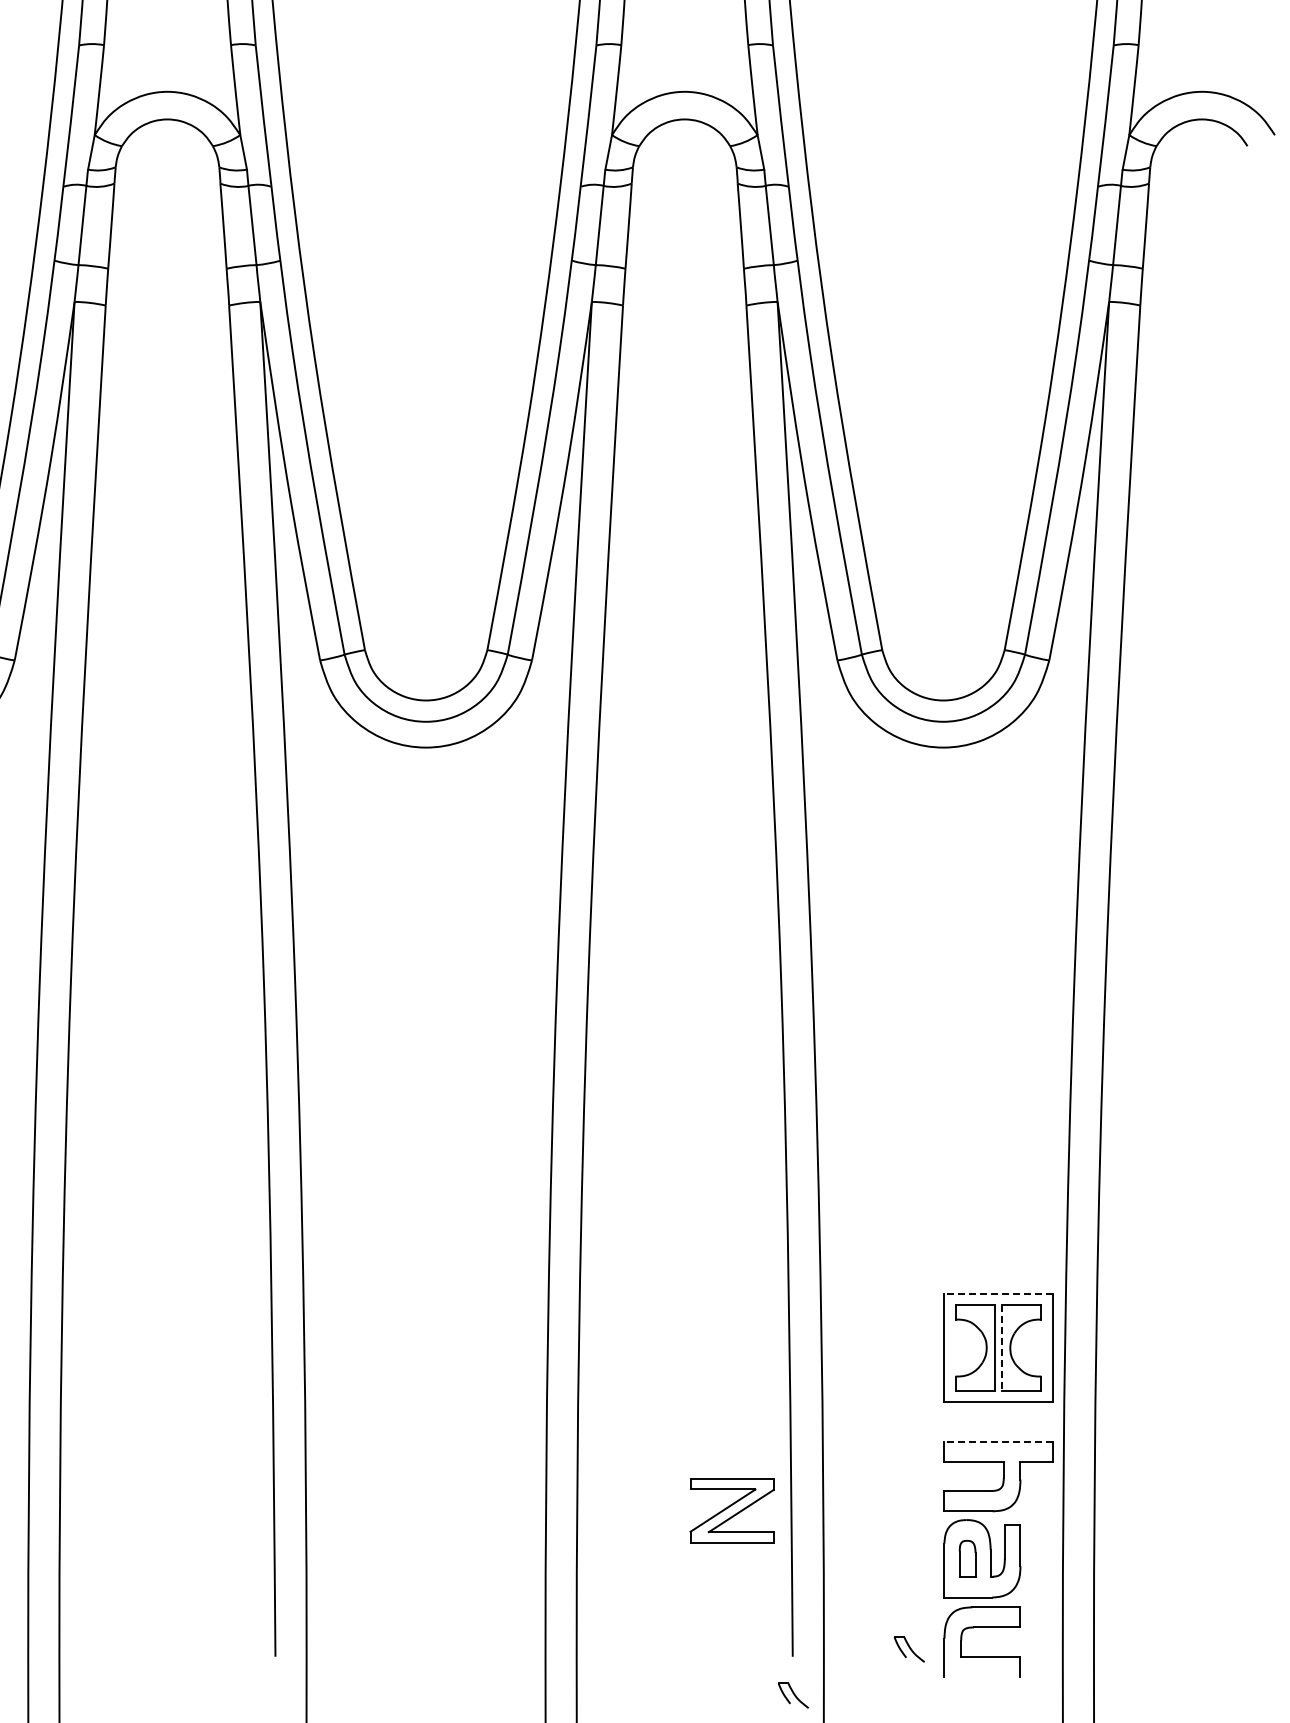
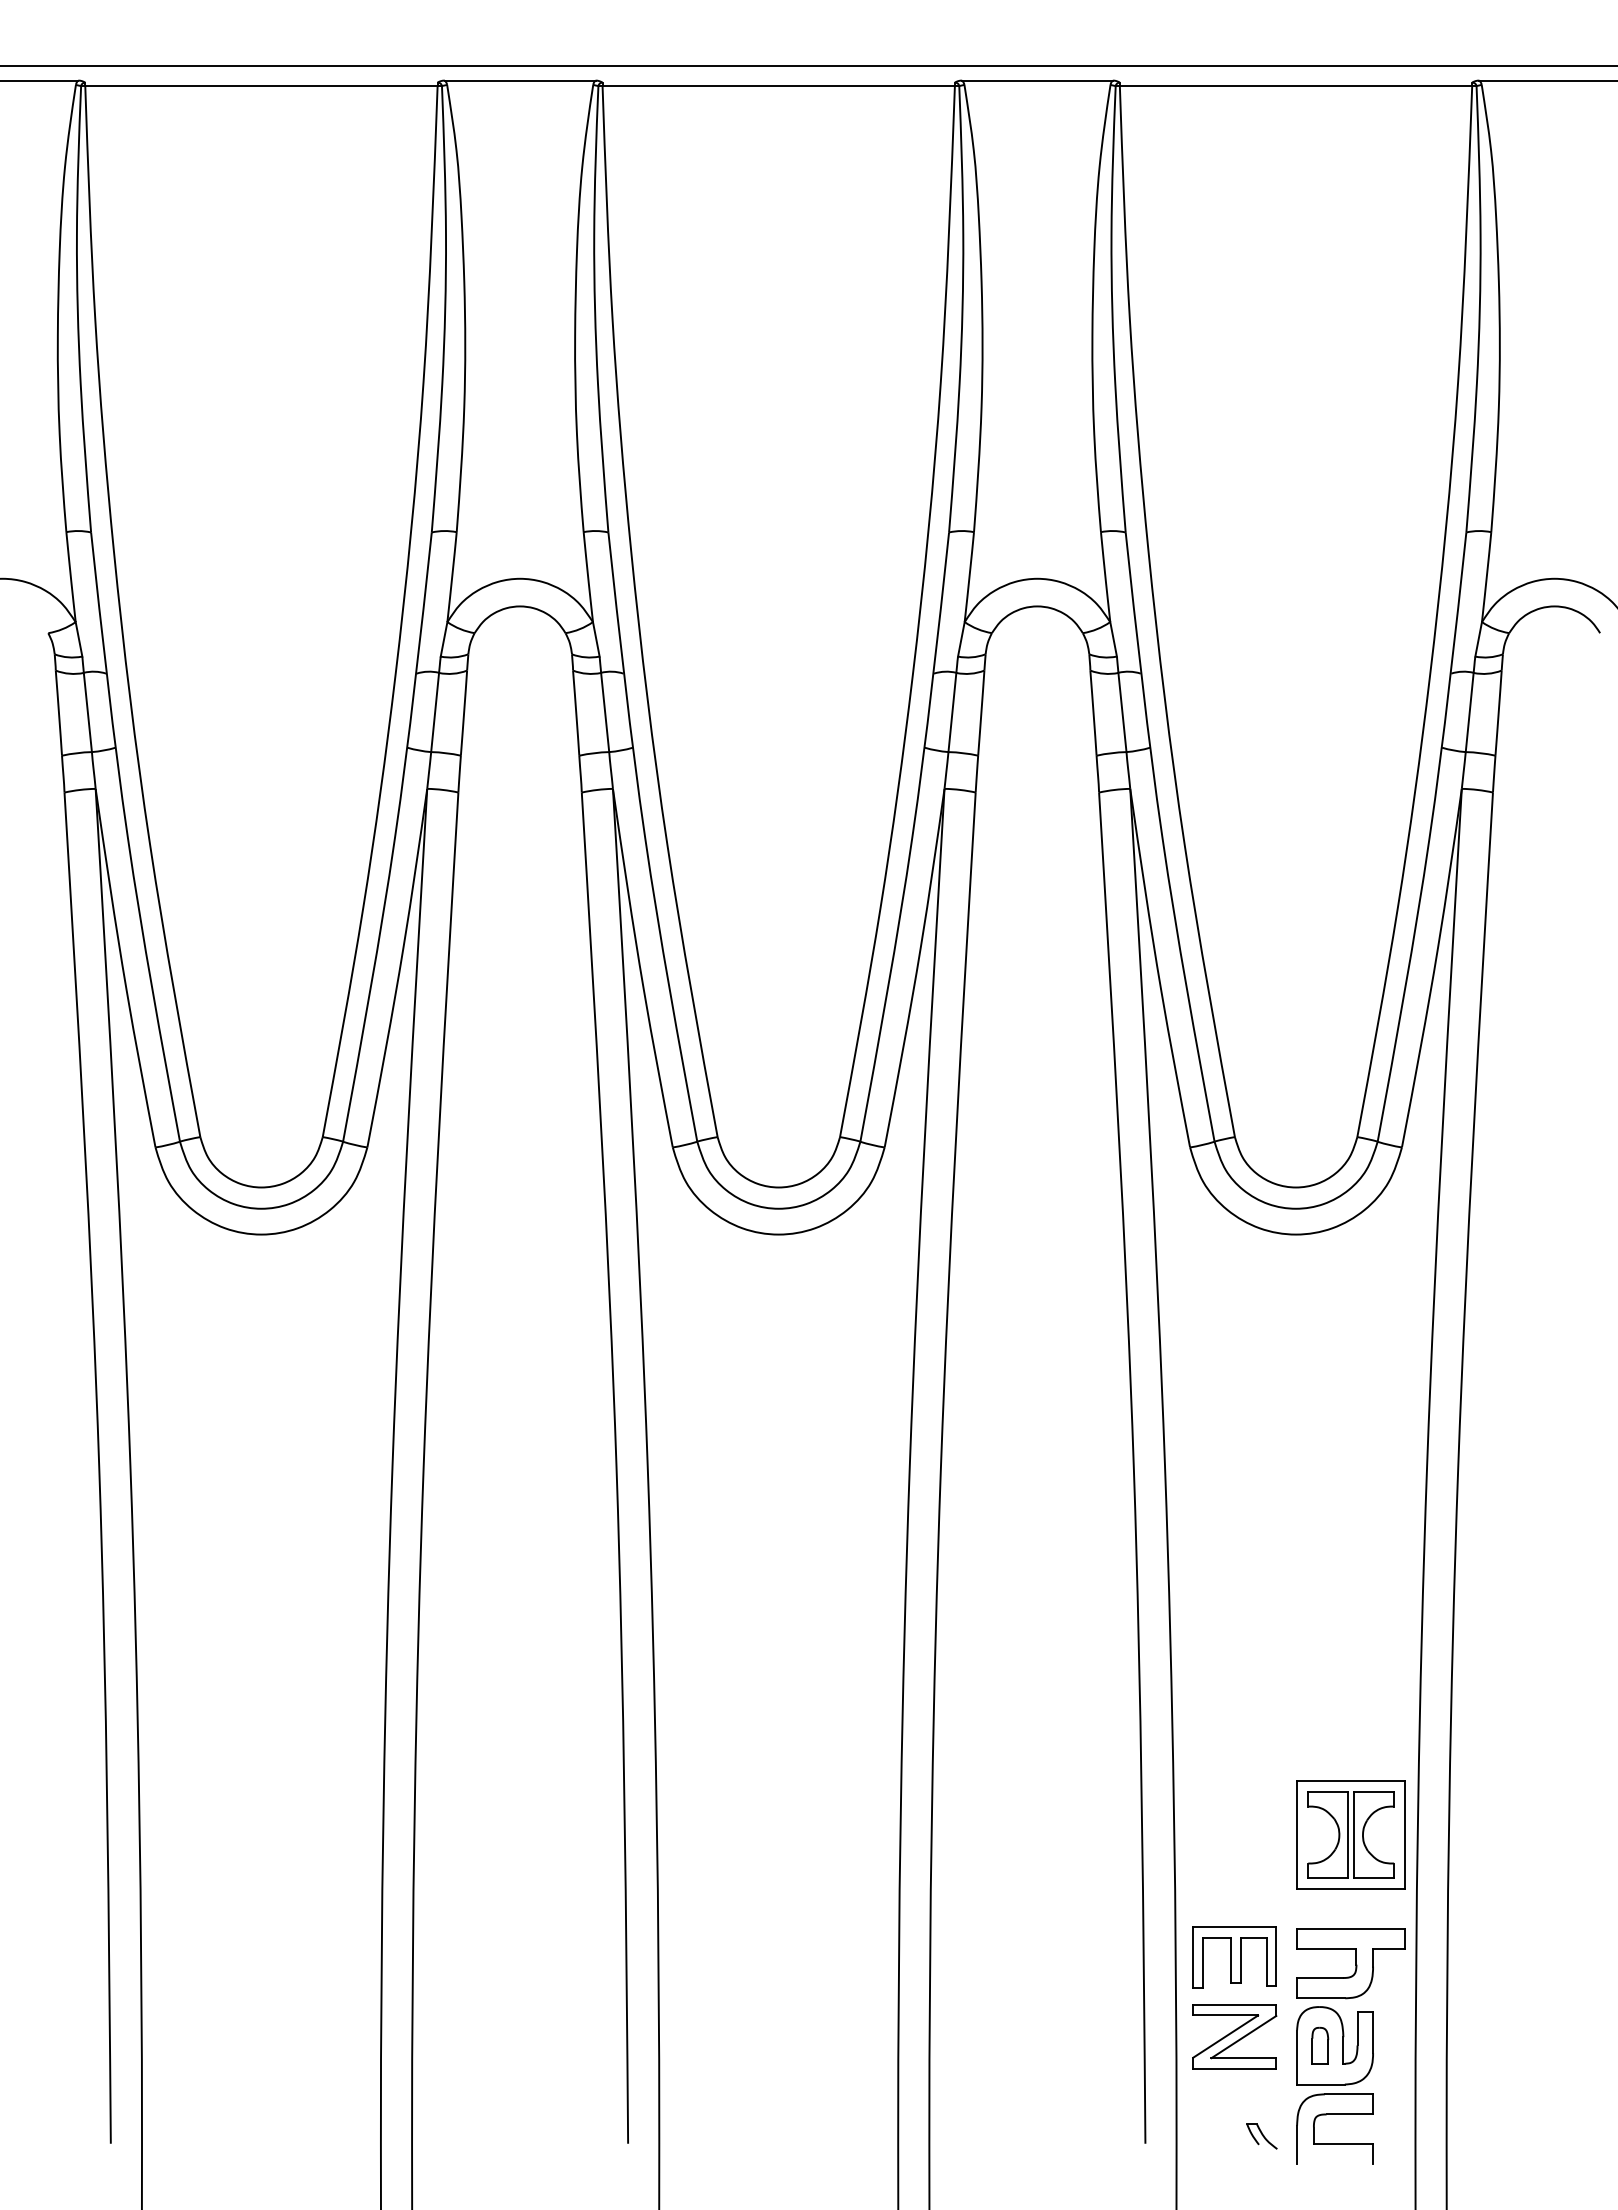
line: (997, 1294) -> (1350, 1781), dashed -> solid
line: (1001, 1348) -> (1354, 1835), dashed -> solid
line: (997, 1441) -> (1350, 1928), dashed -> solid
part: (881, 1470) -> (1234, 1957), added
part: (731, 1510) -> (1234, 2036), moved
part: (792, 1695) -> (1145, 2182), removed

